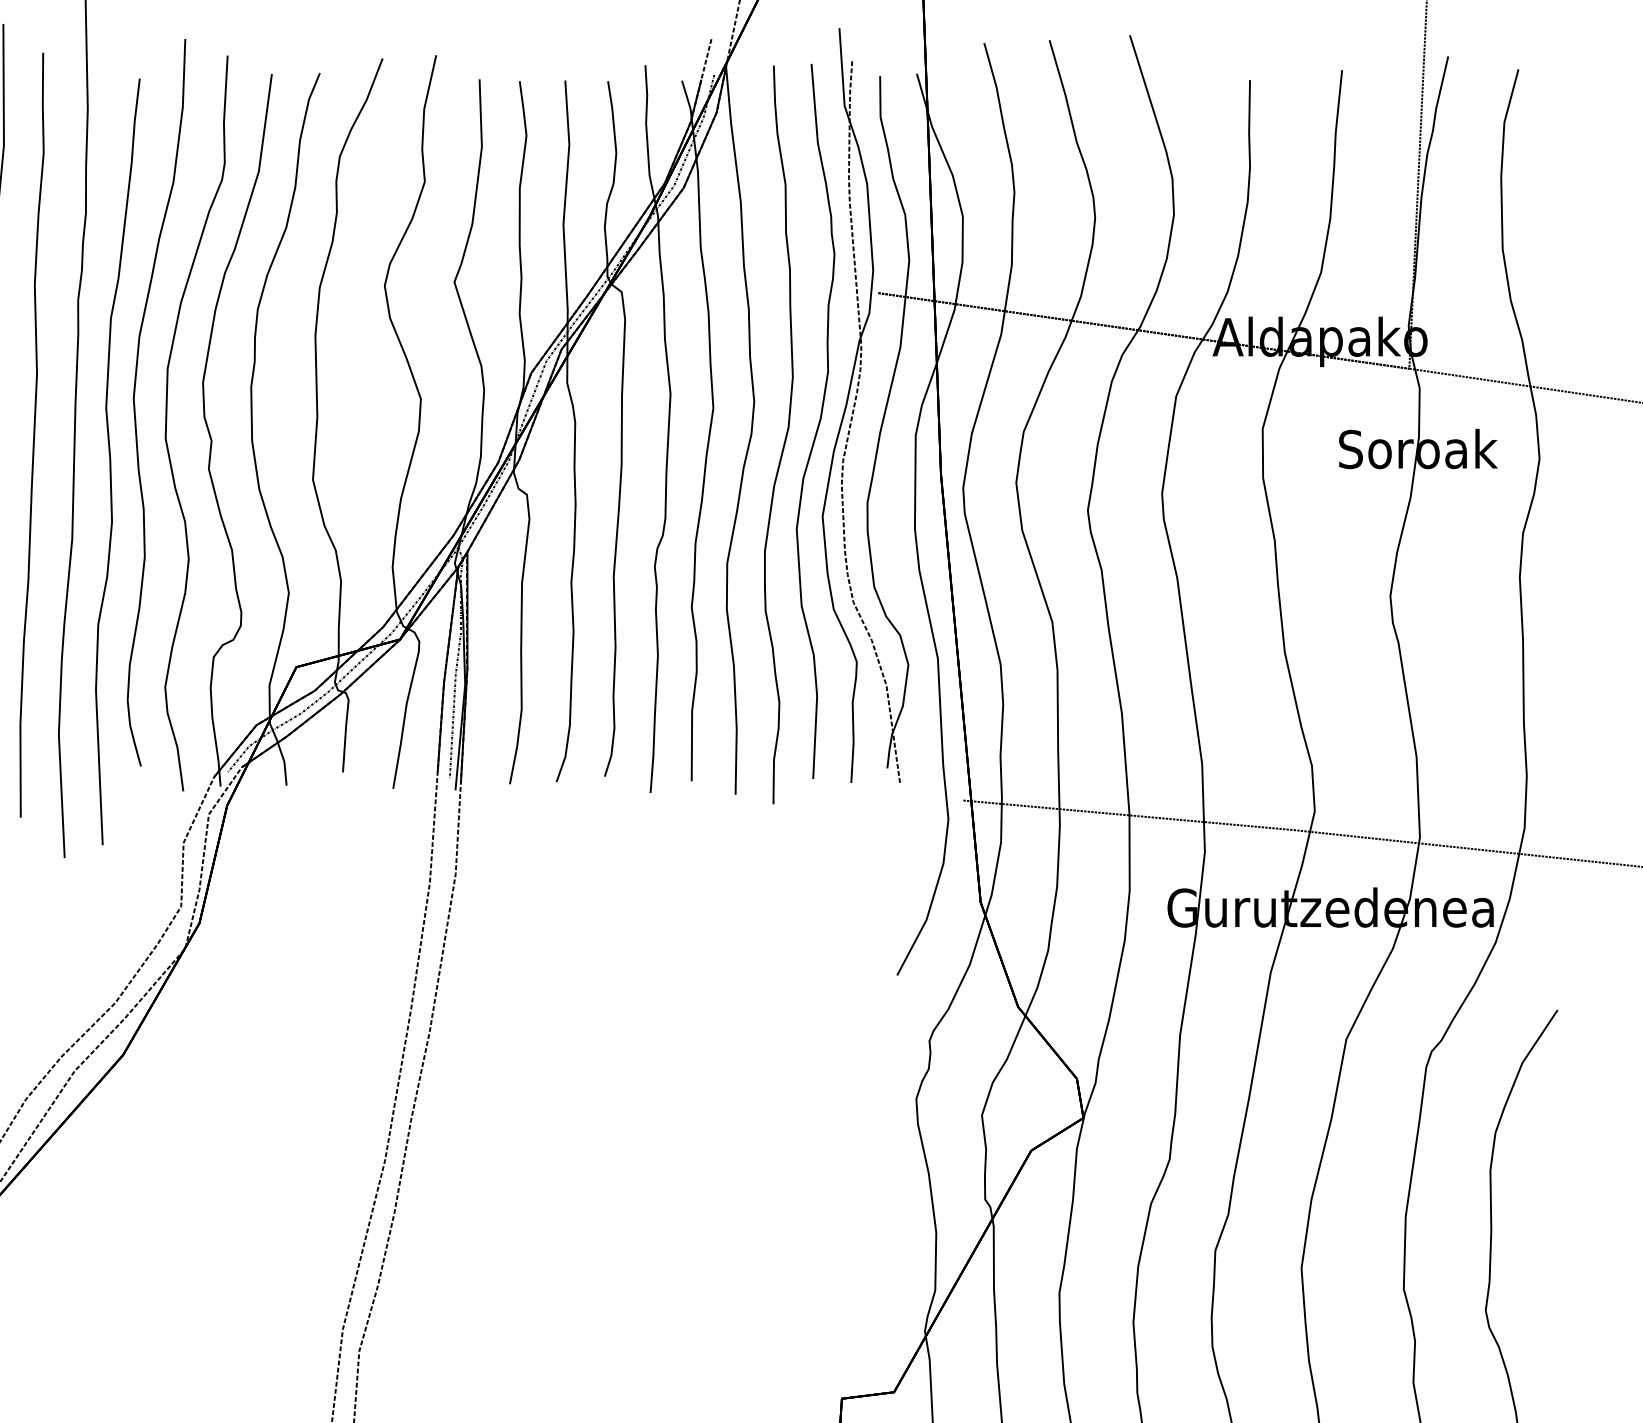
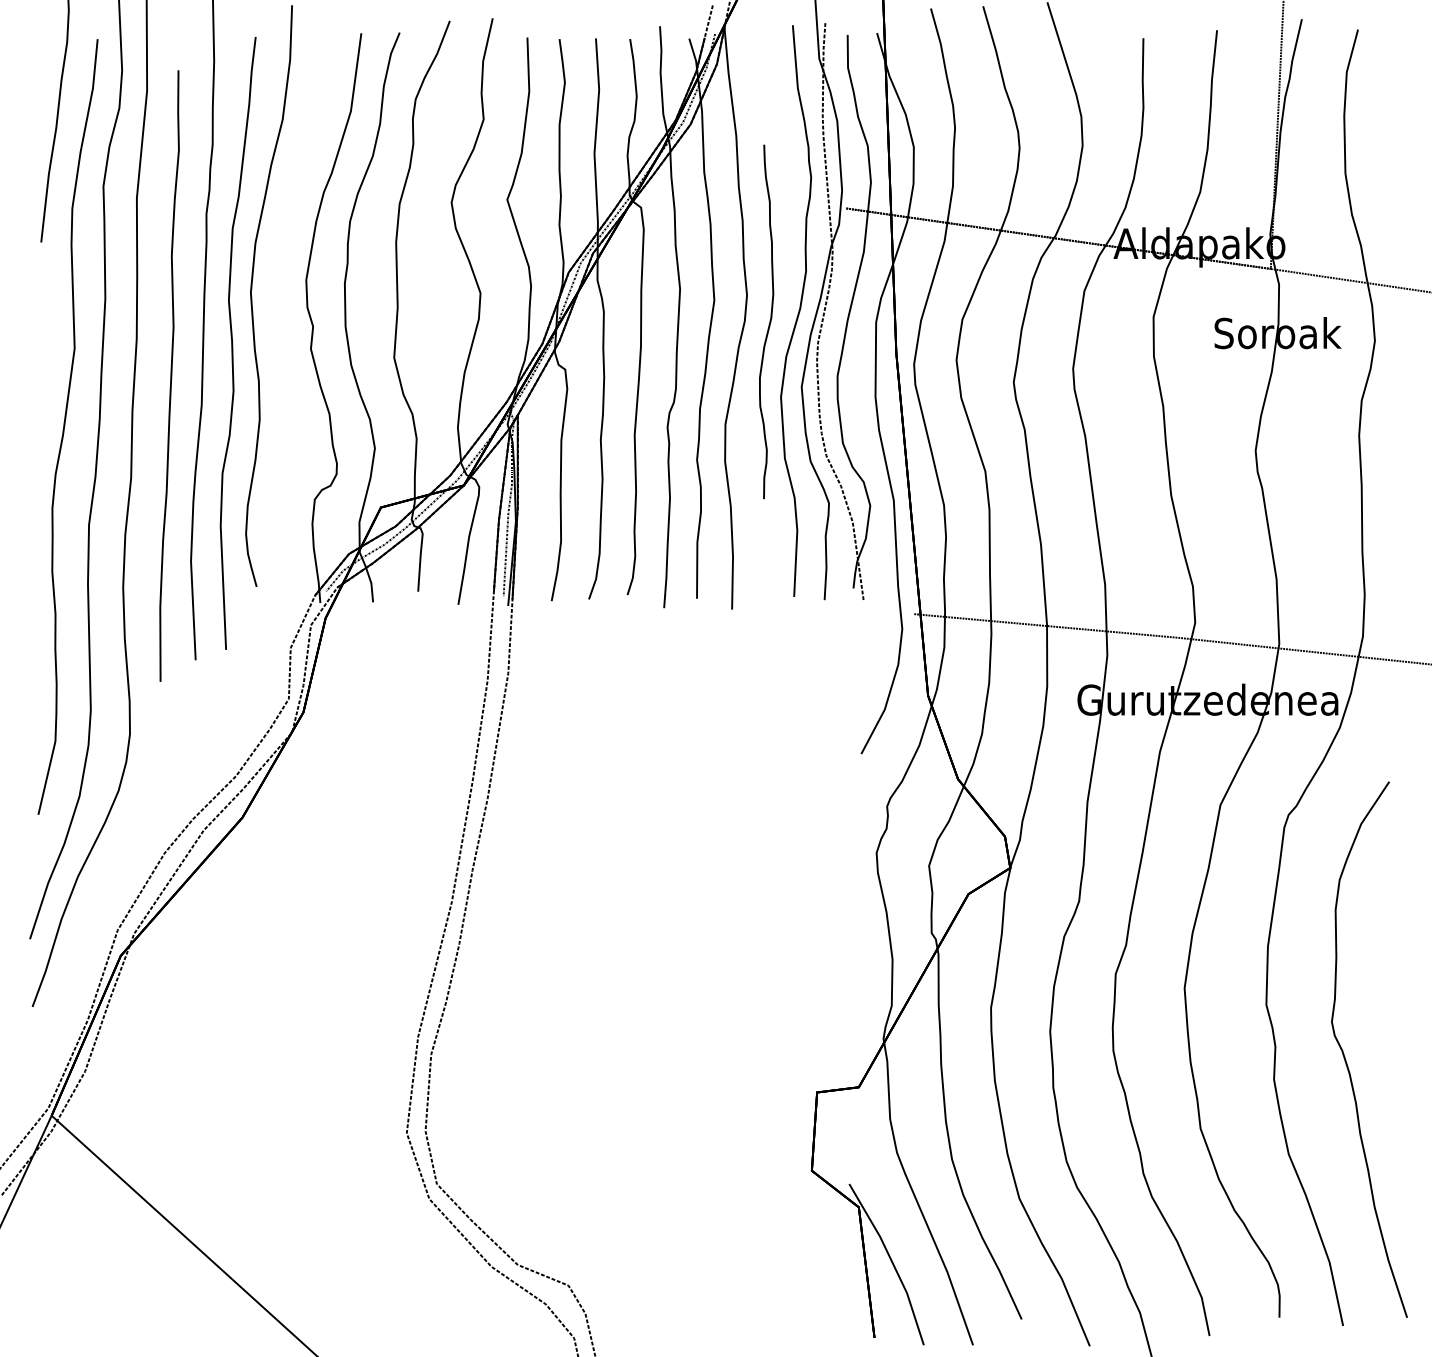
part: (167, 423) -> (277, 312), removed
part: (31, 434) -> (169, 375), moved
part: (778, 434) -> (766, 321), size x0.6

